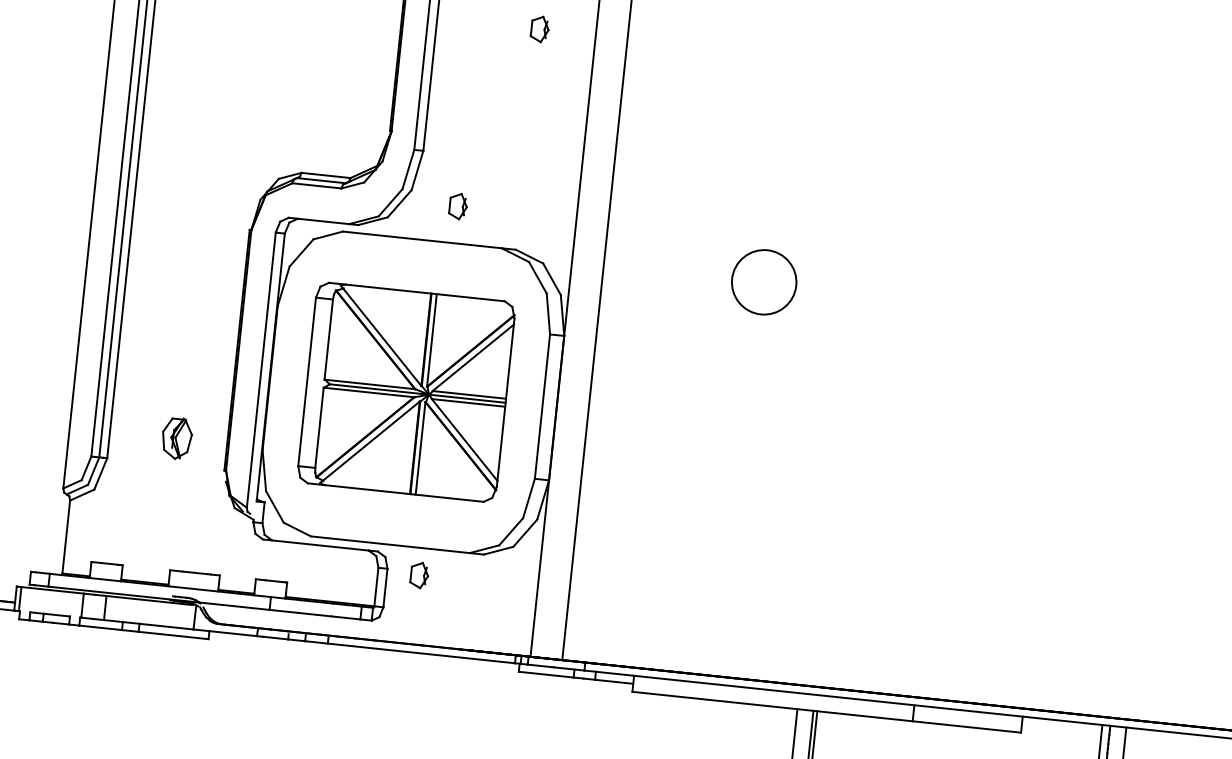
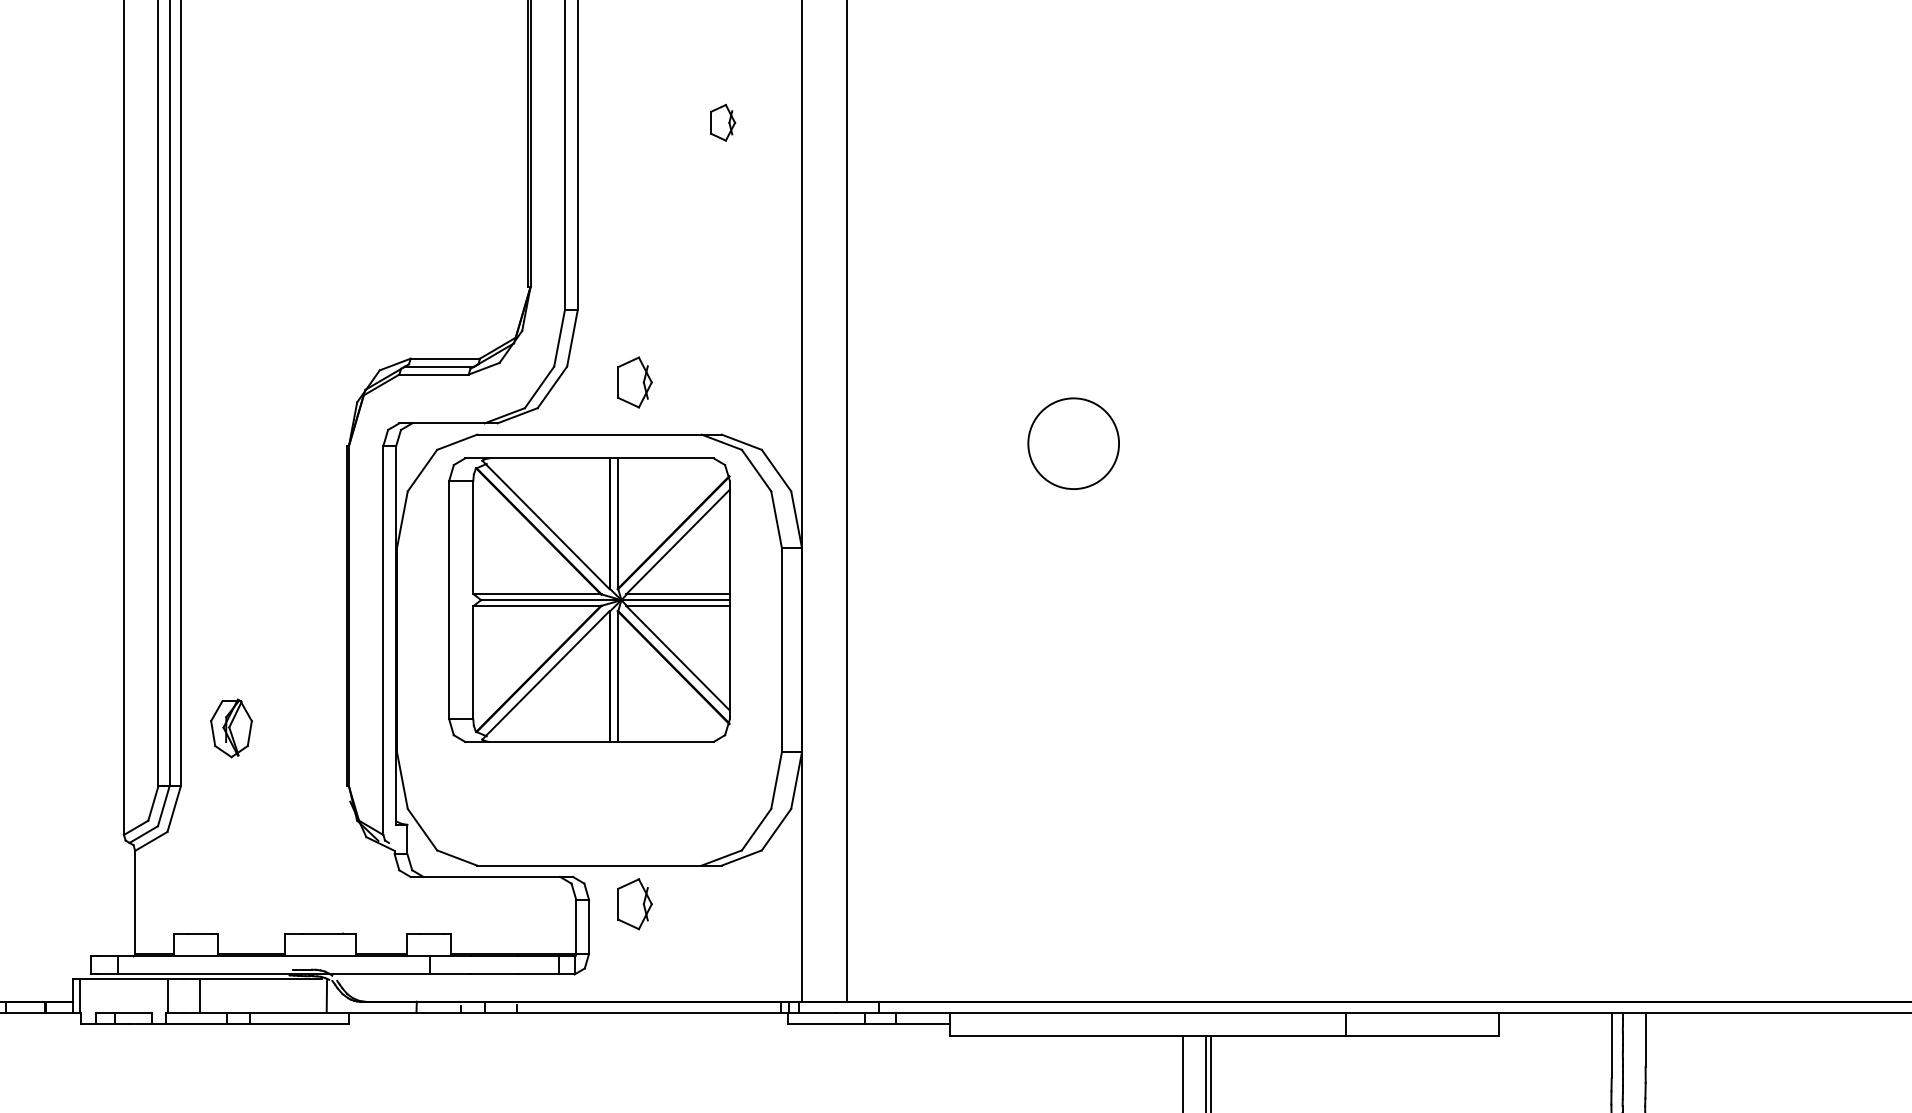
part: (458, 206) -> (634, 382), size x1.4
part: (406, 391) -> (589, 599), moved
part: (176, 438) -> (231, 728), moved
part: (419, 574) -> (634, 903), size x1.4

